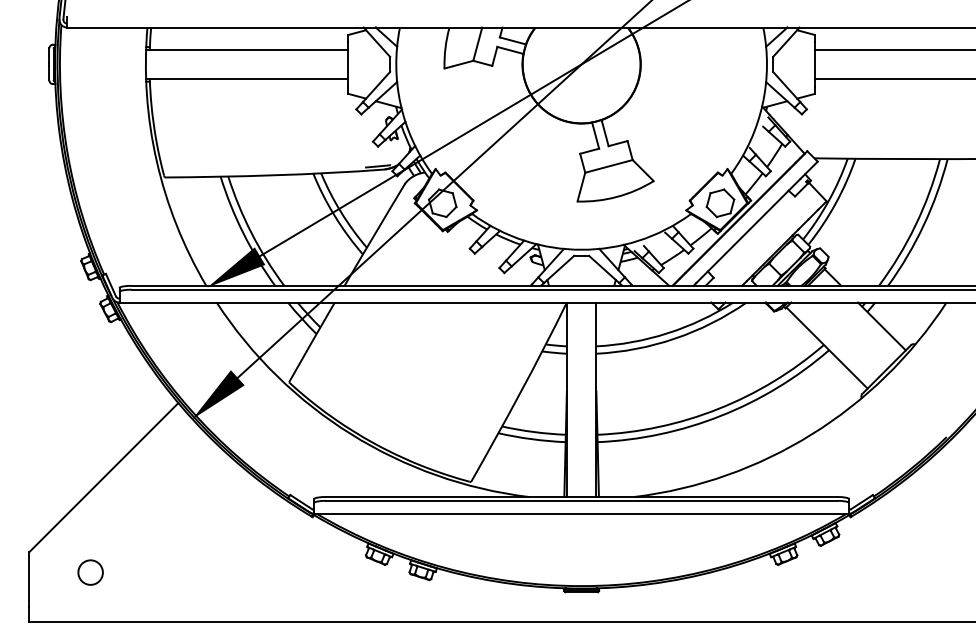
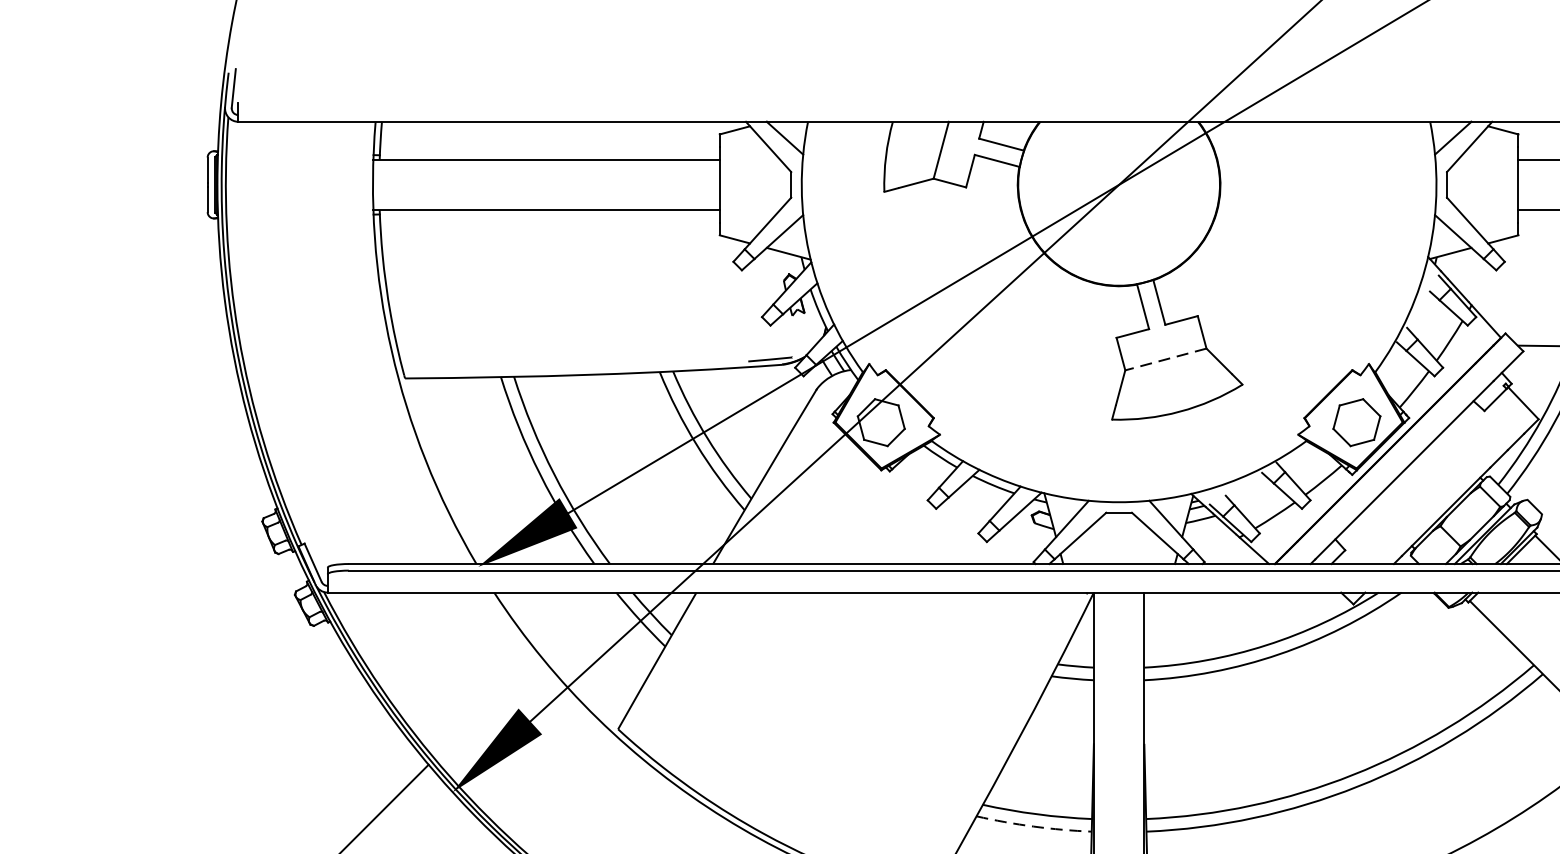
line: (608, 166) -> (1165, 359), solid -> dashed
arc: (531, 439) -> (1033, 827), solid -> dashed

